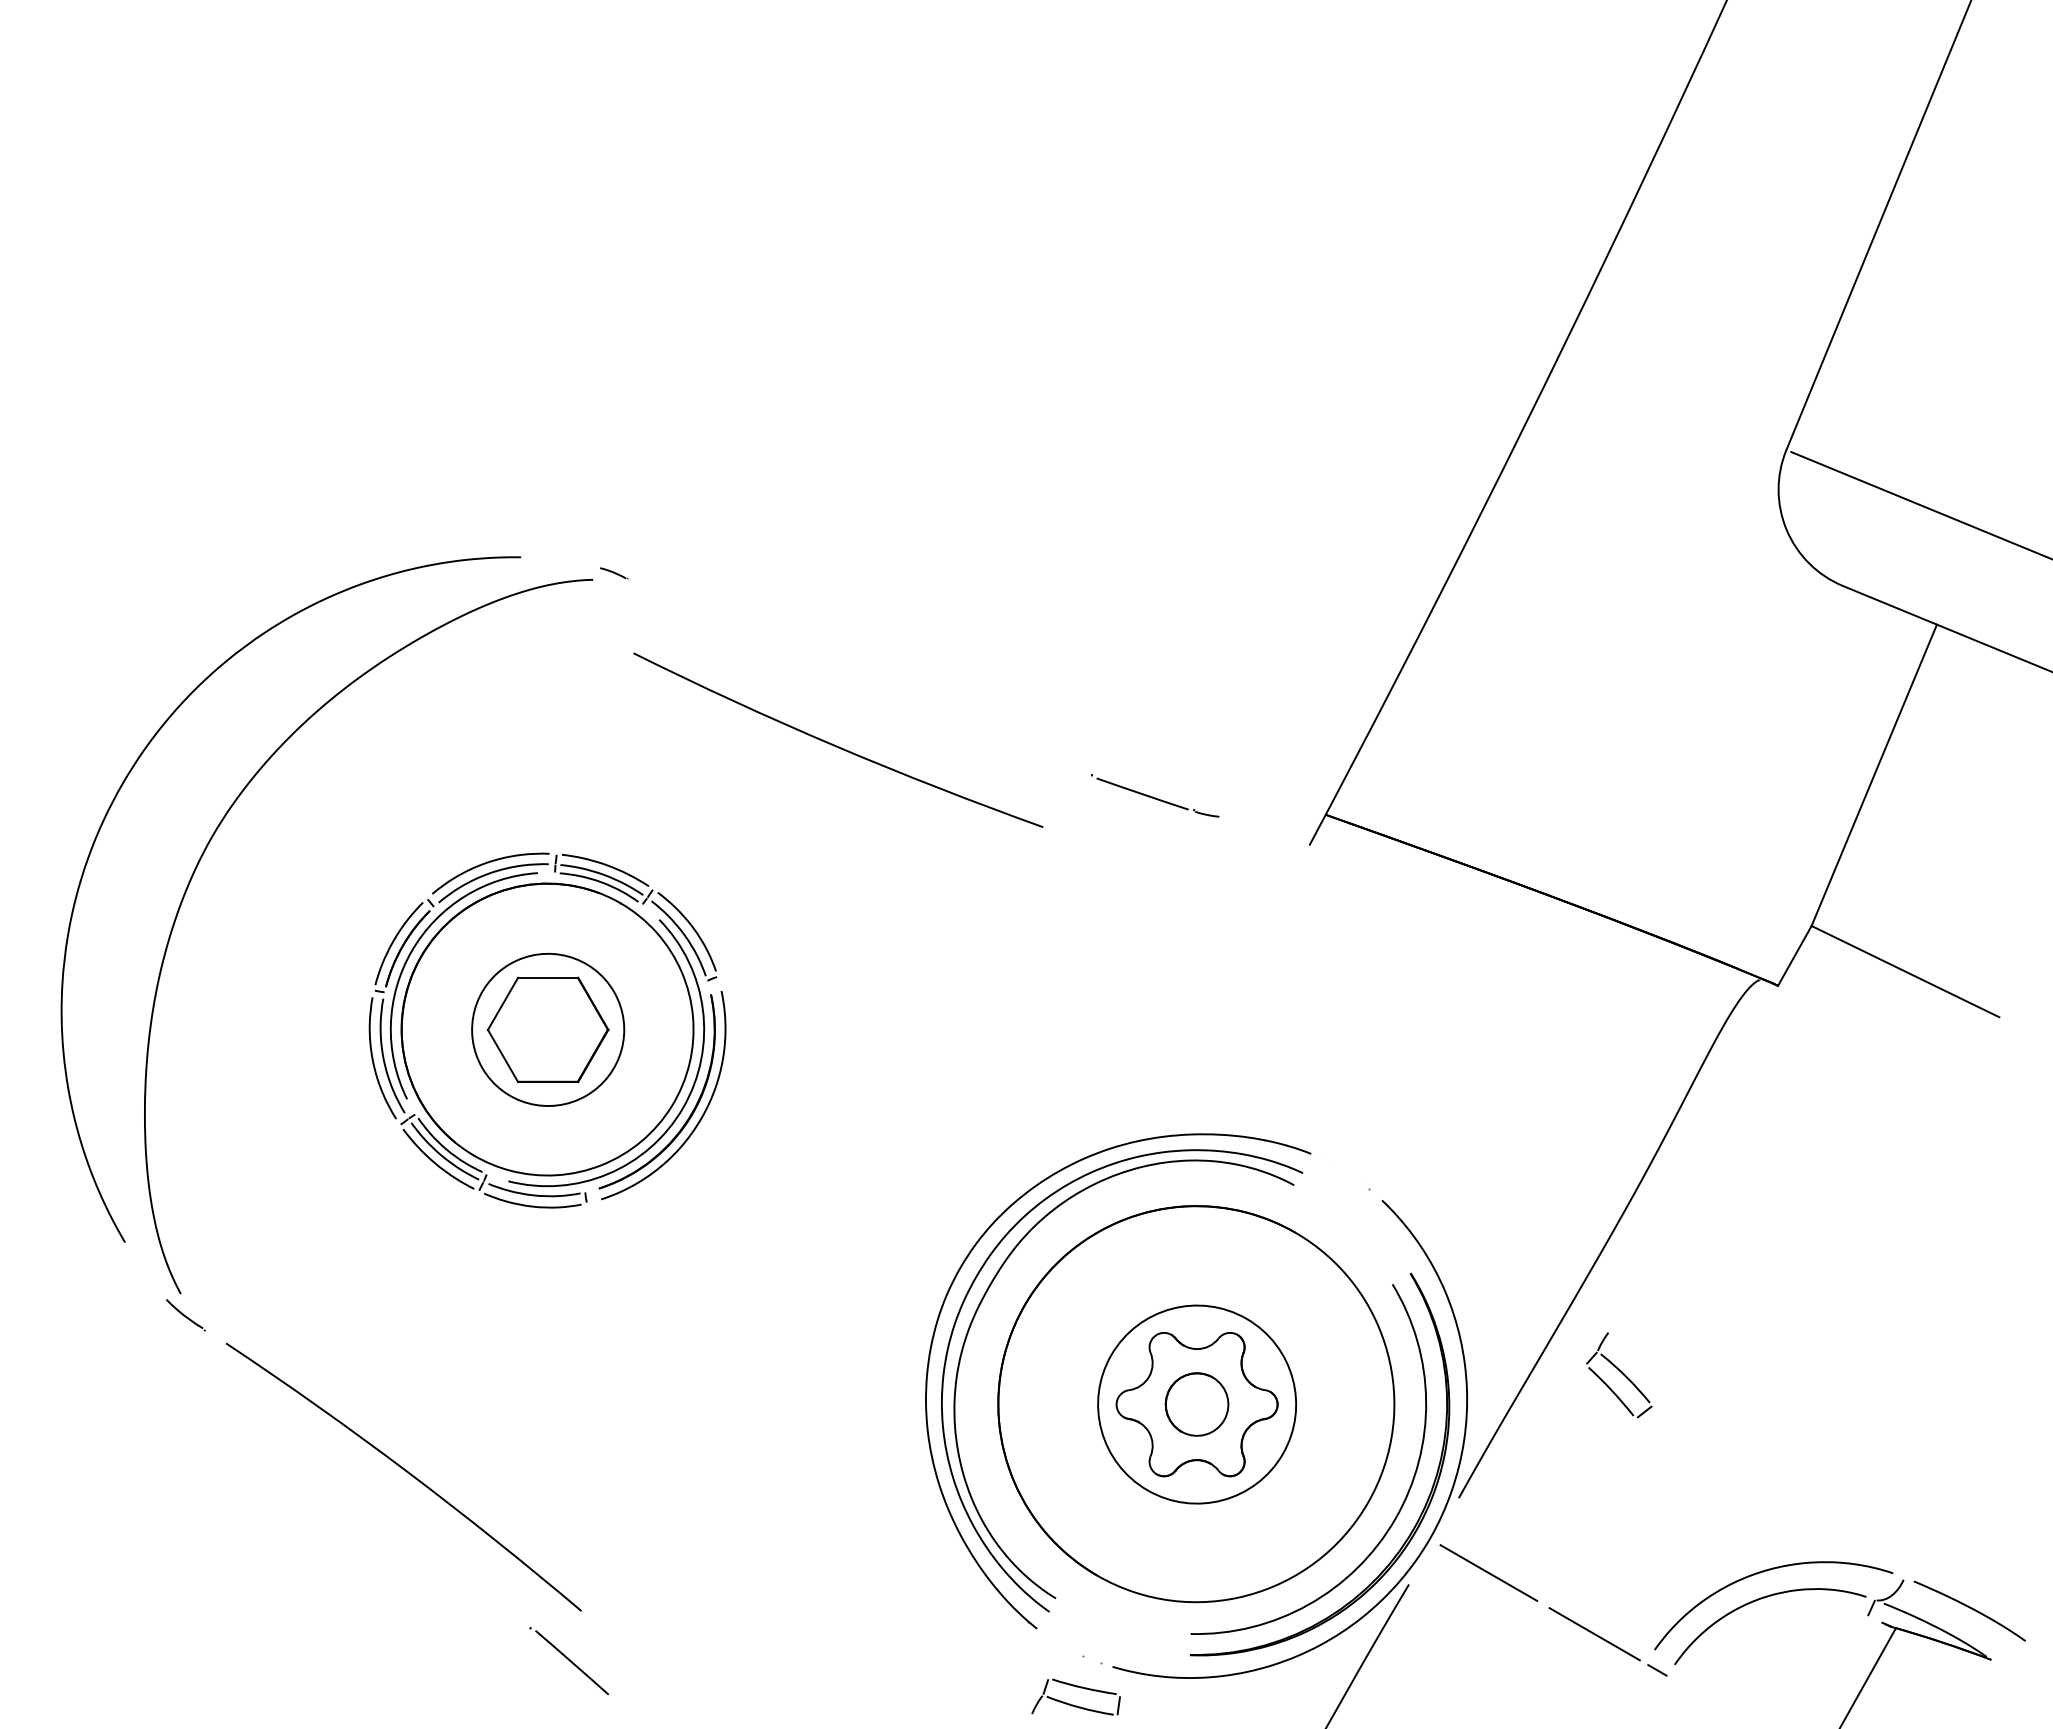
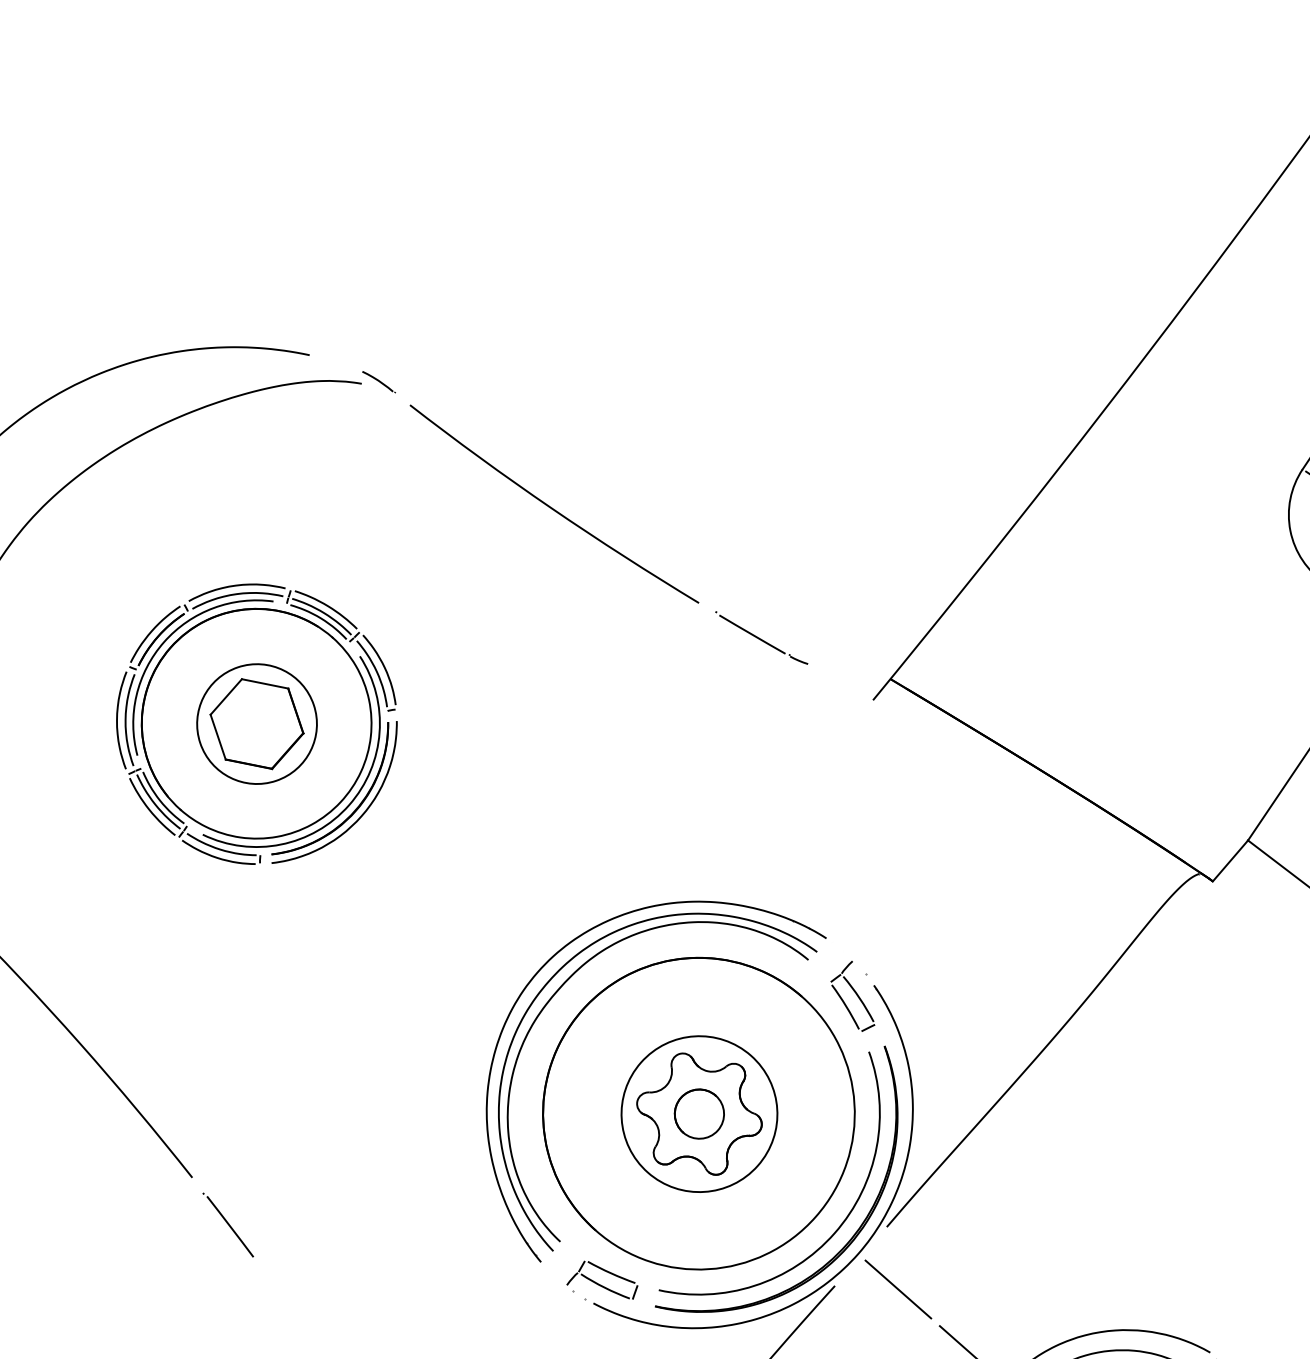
part: (613, 573) -> (378, 382), size x1.67
curve: (837, 745) -> (553, 508), moved
part: (1619, 1375) -> (854, 995), moved
part: (568, 1660) -> (227, 1224), moved
part: (1073, 1704) -> (600, 1284), moved

